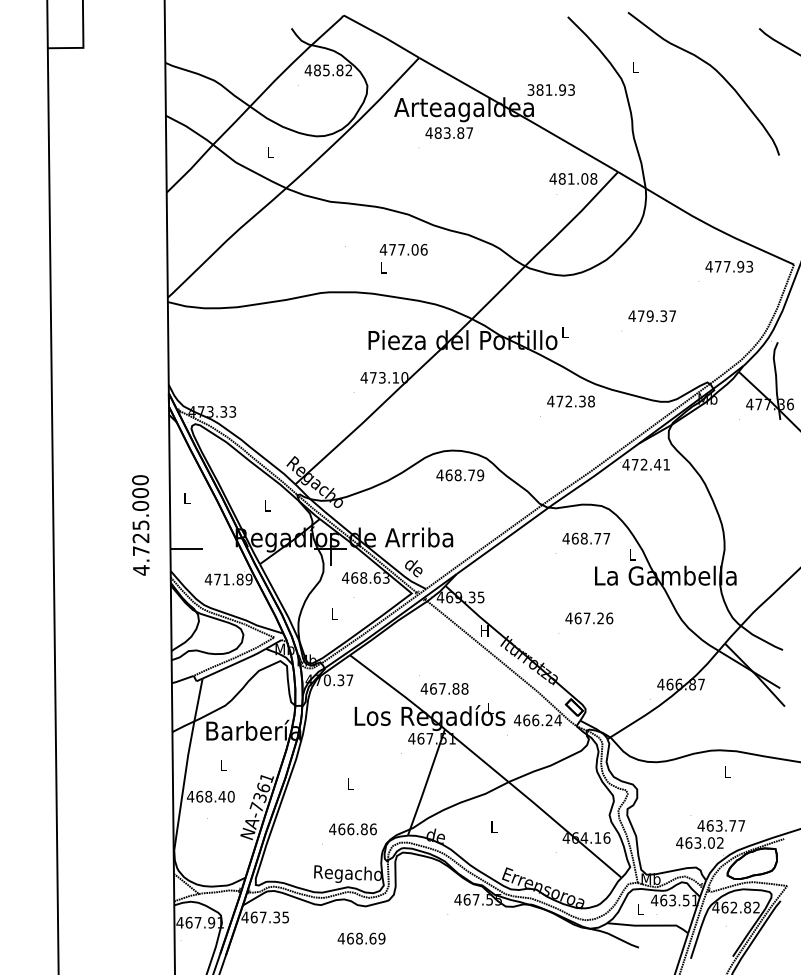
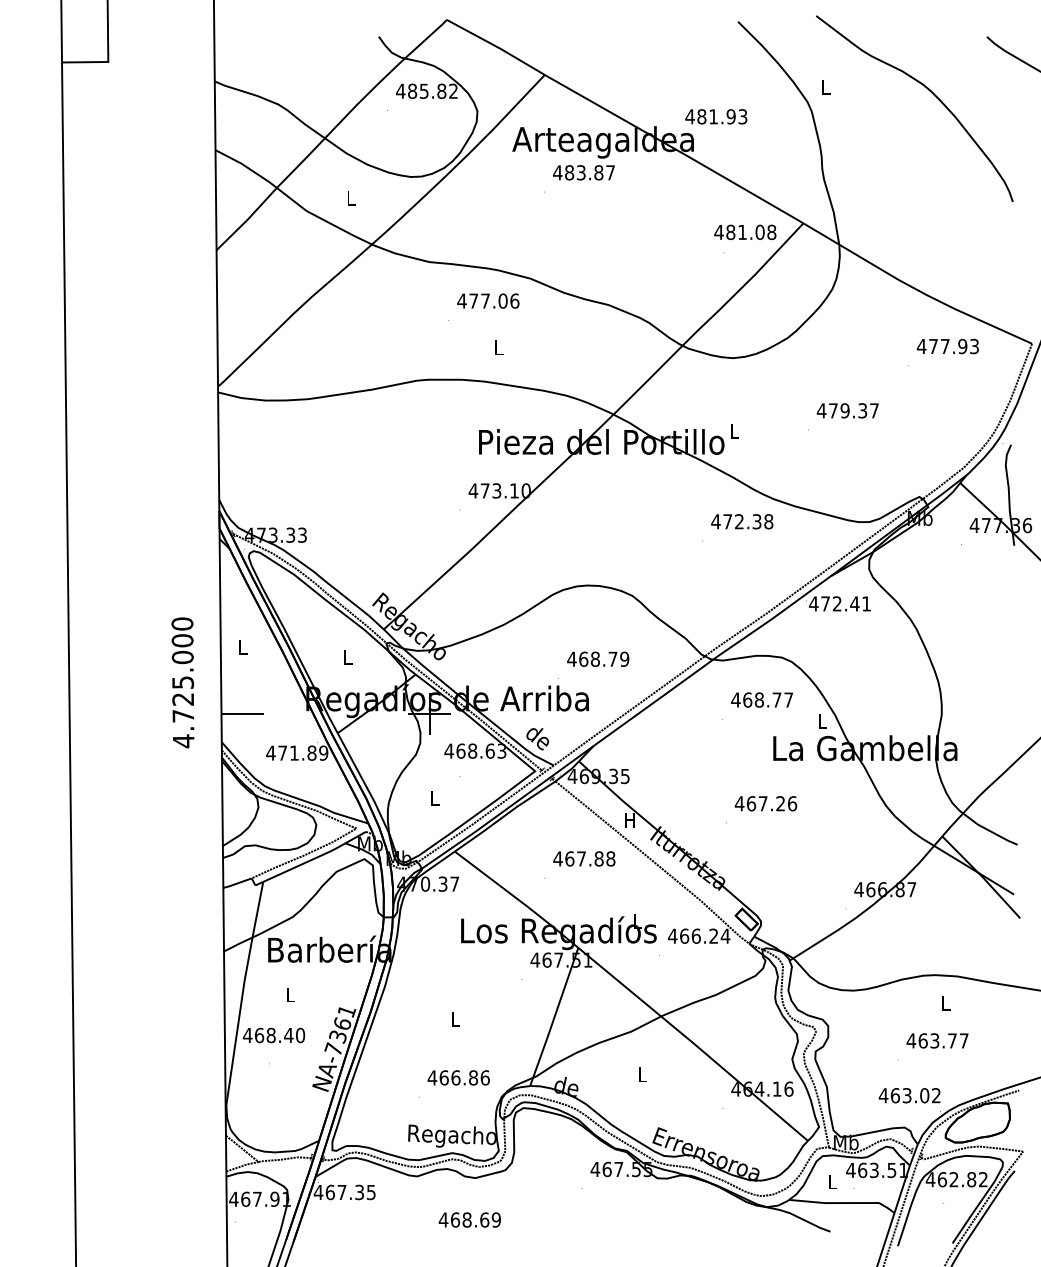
text: (530, 89) -> (689, 116), 381.93 -> 481.93
text: (403, 249) -> (488, 300), moved
text: (460, 475) -> (598, 659), moved
text: (444, 688) -> (584, 858), moved
text: (721, 825) -> (937, 1040), moved

